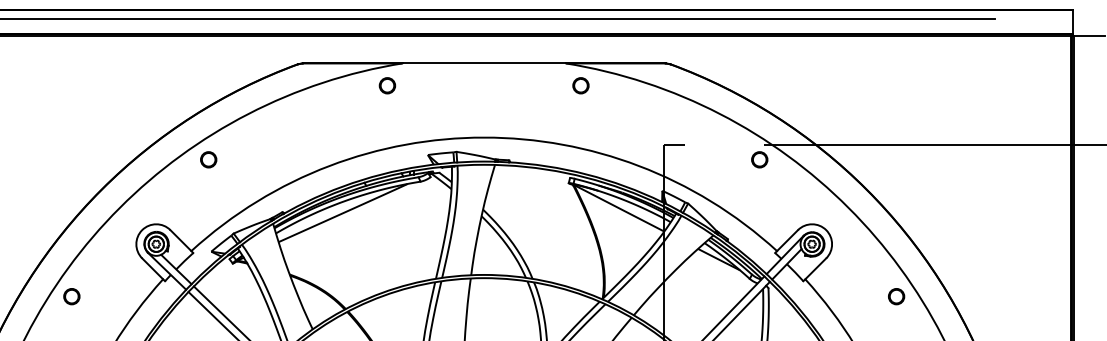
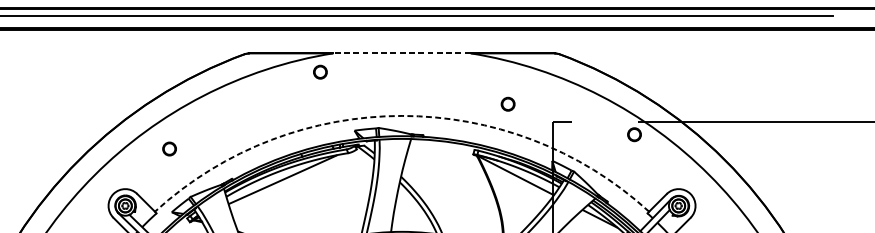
line: (483, 63) -> (401, 53), solid -> dashed
circle: (580, 85) -> (507, 104), moved
arc: (484, 137) -> (402, 115), solid -> dashed
circle: (208, 159) -> (169, 148), moved

